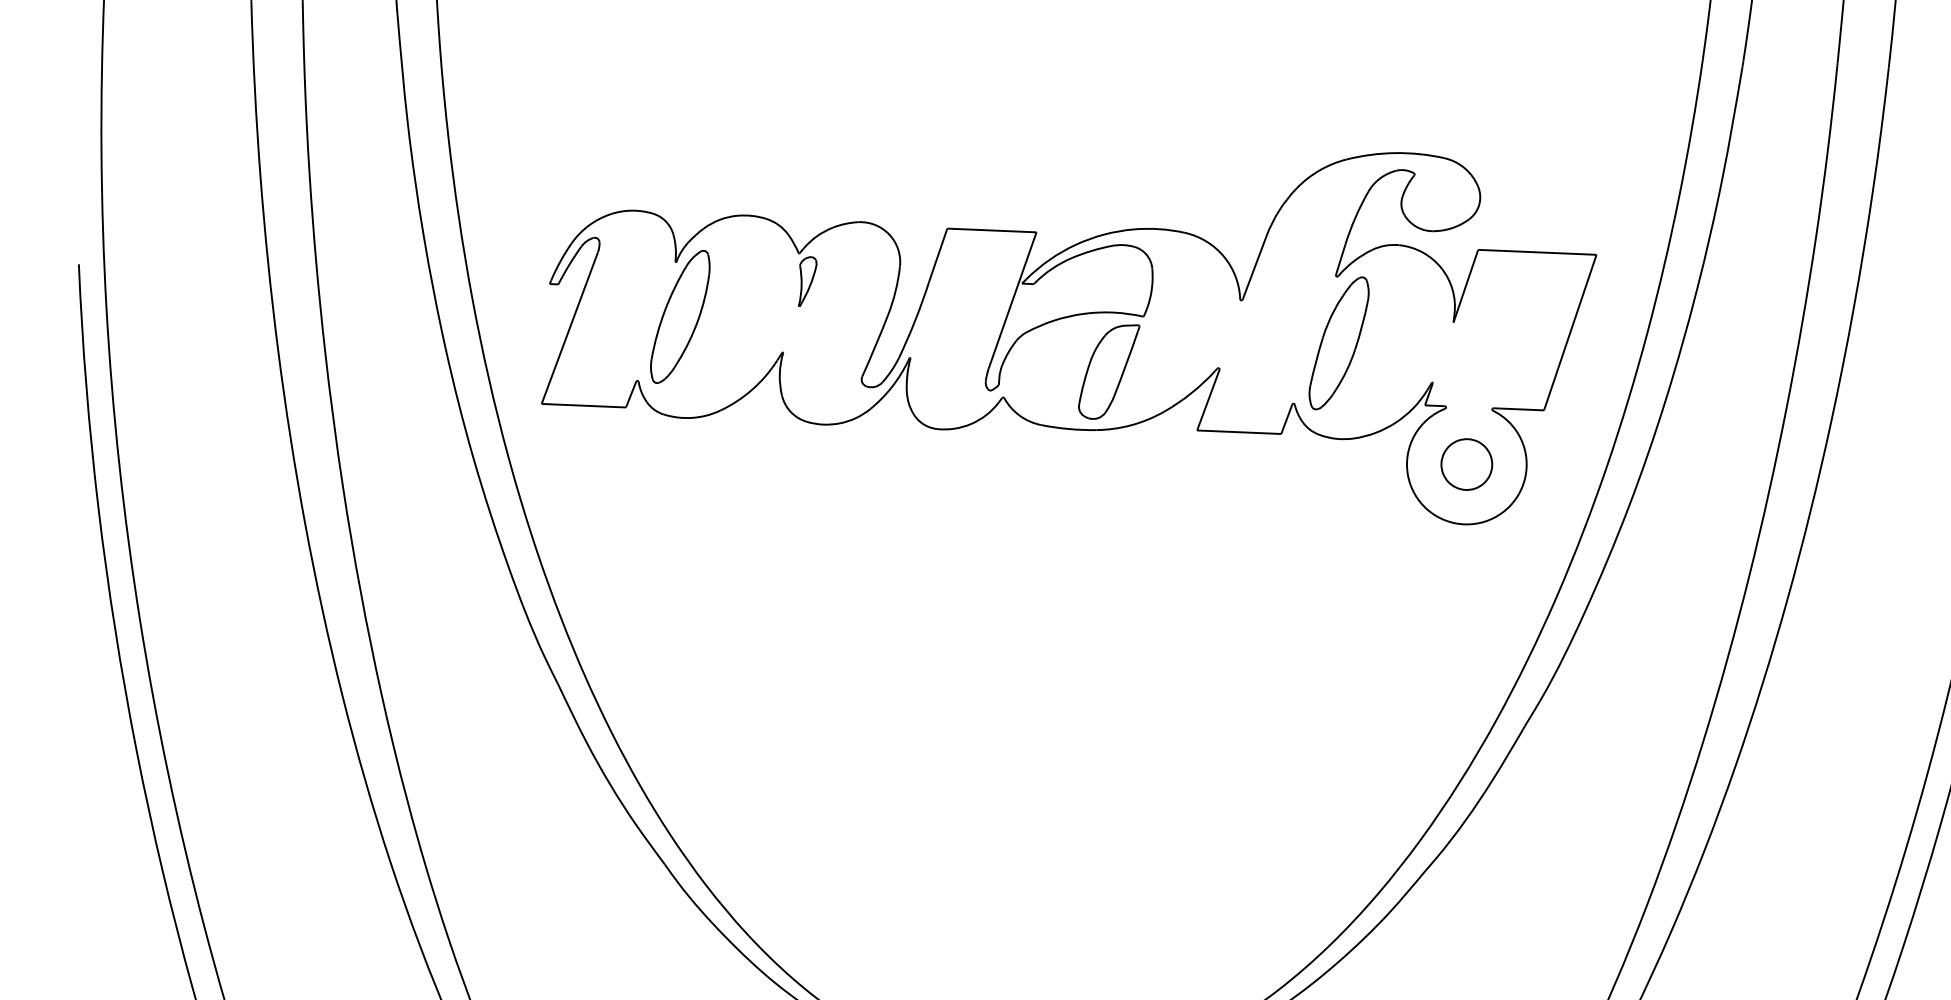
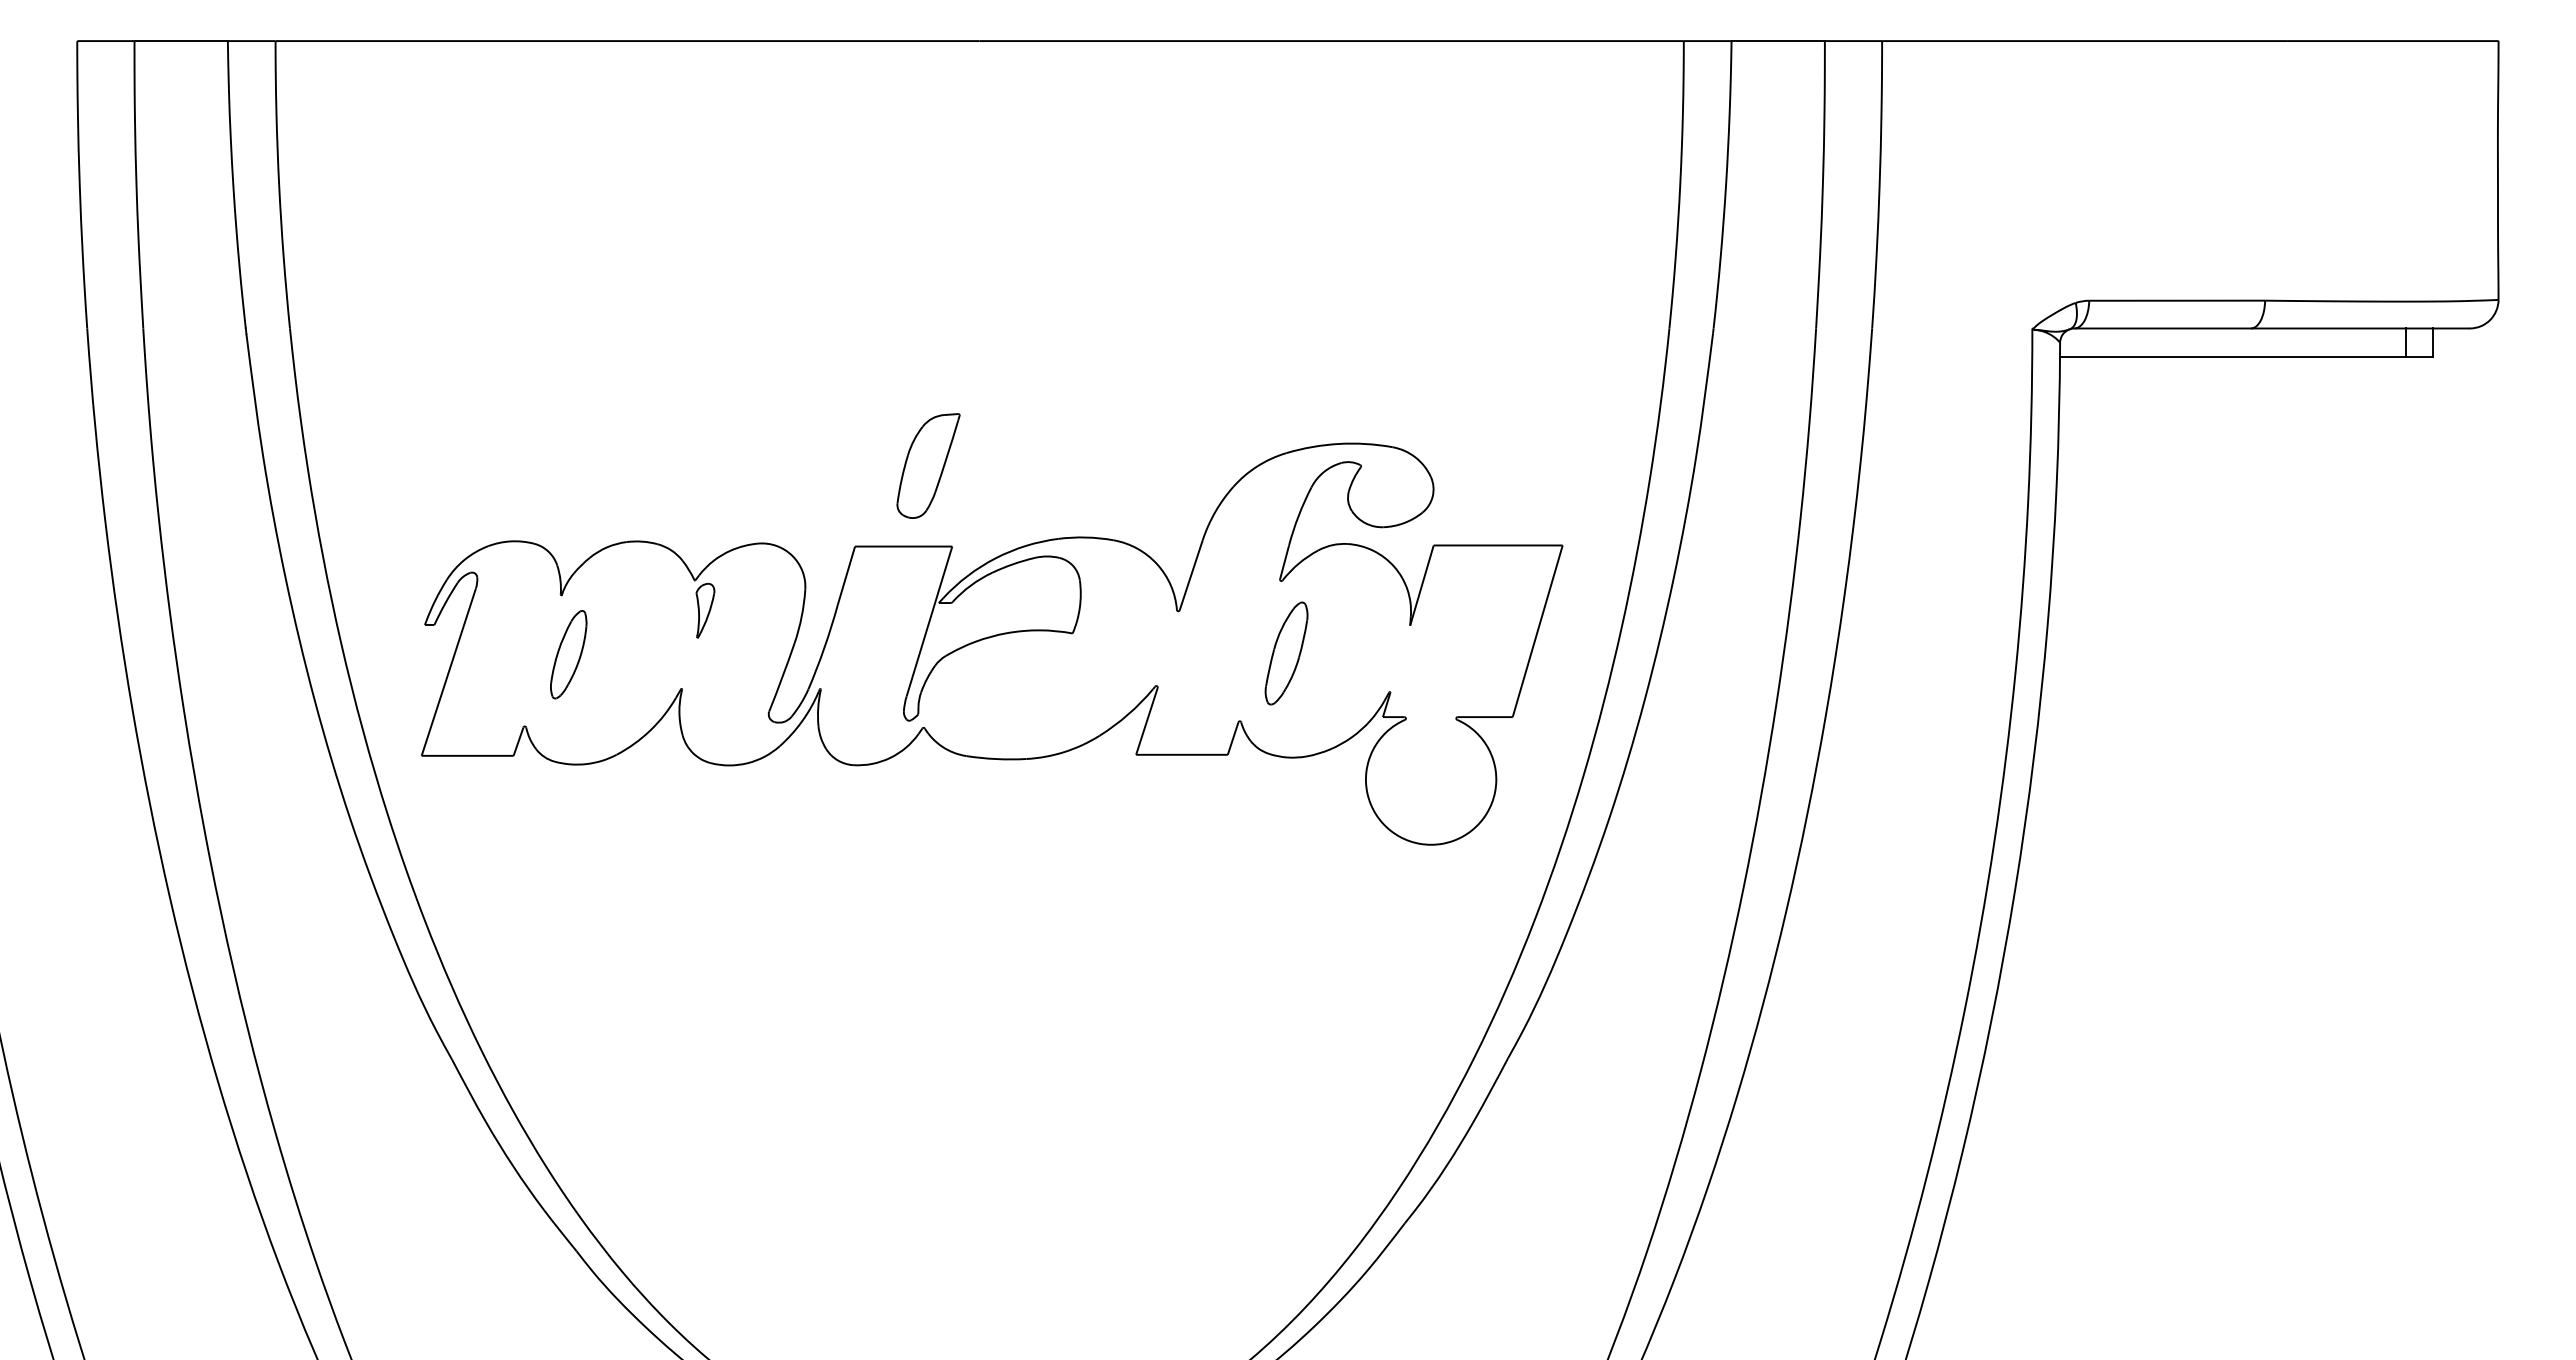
part: (680, 316) -> (568, 654), size x0.6
part: (1339, 343) -> (1286, 653), size x0.7
part: (1109, 371) -> (928, 465), moved
part: (1466, 464) -> (1430, 779), removed

